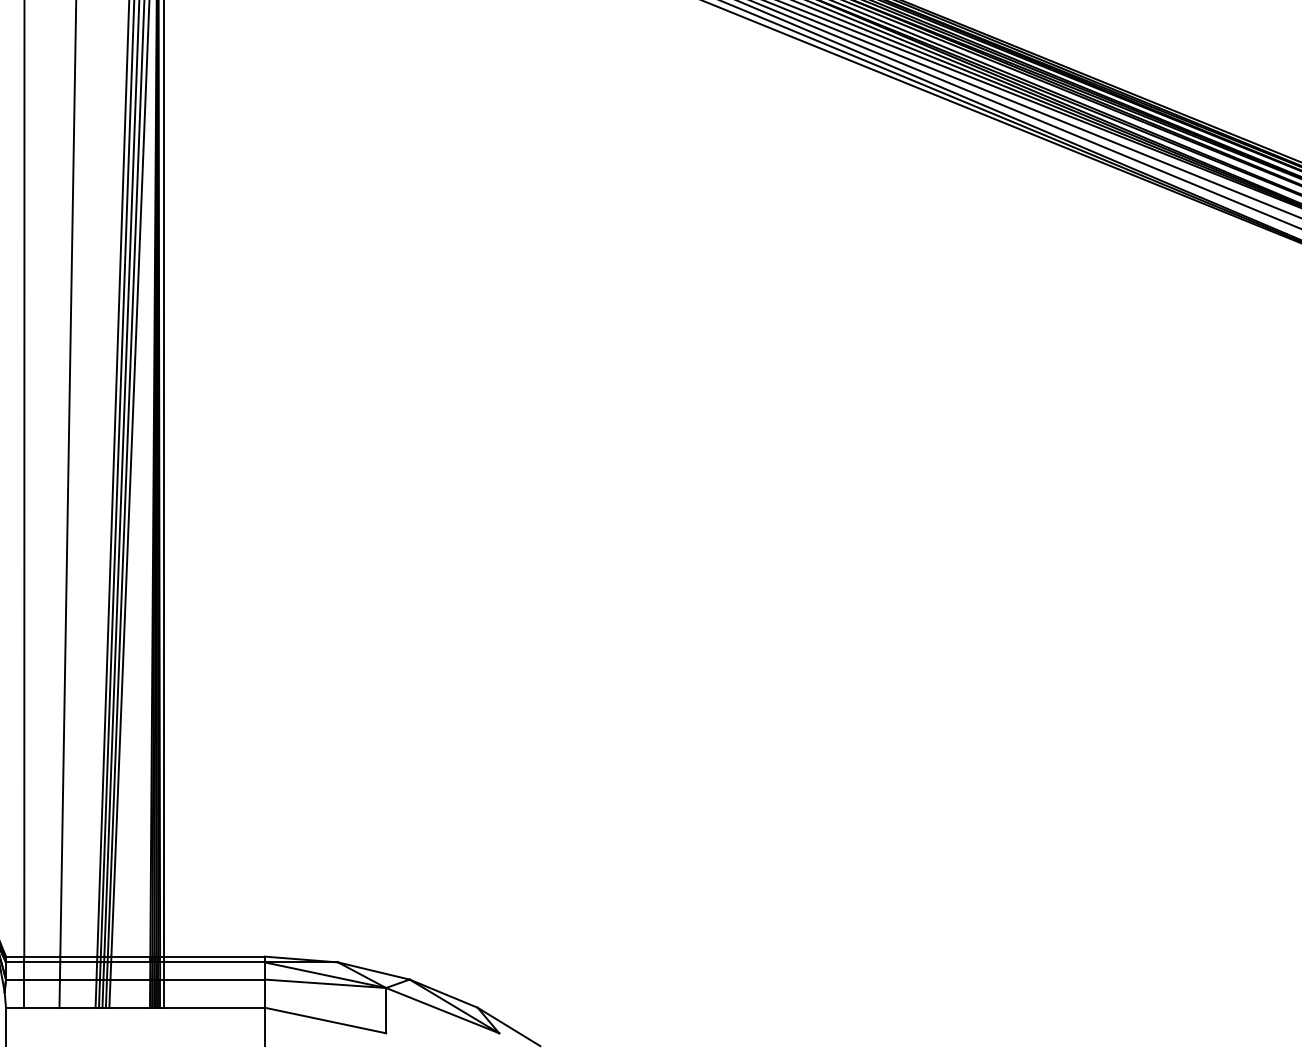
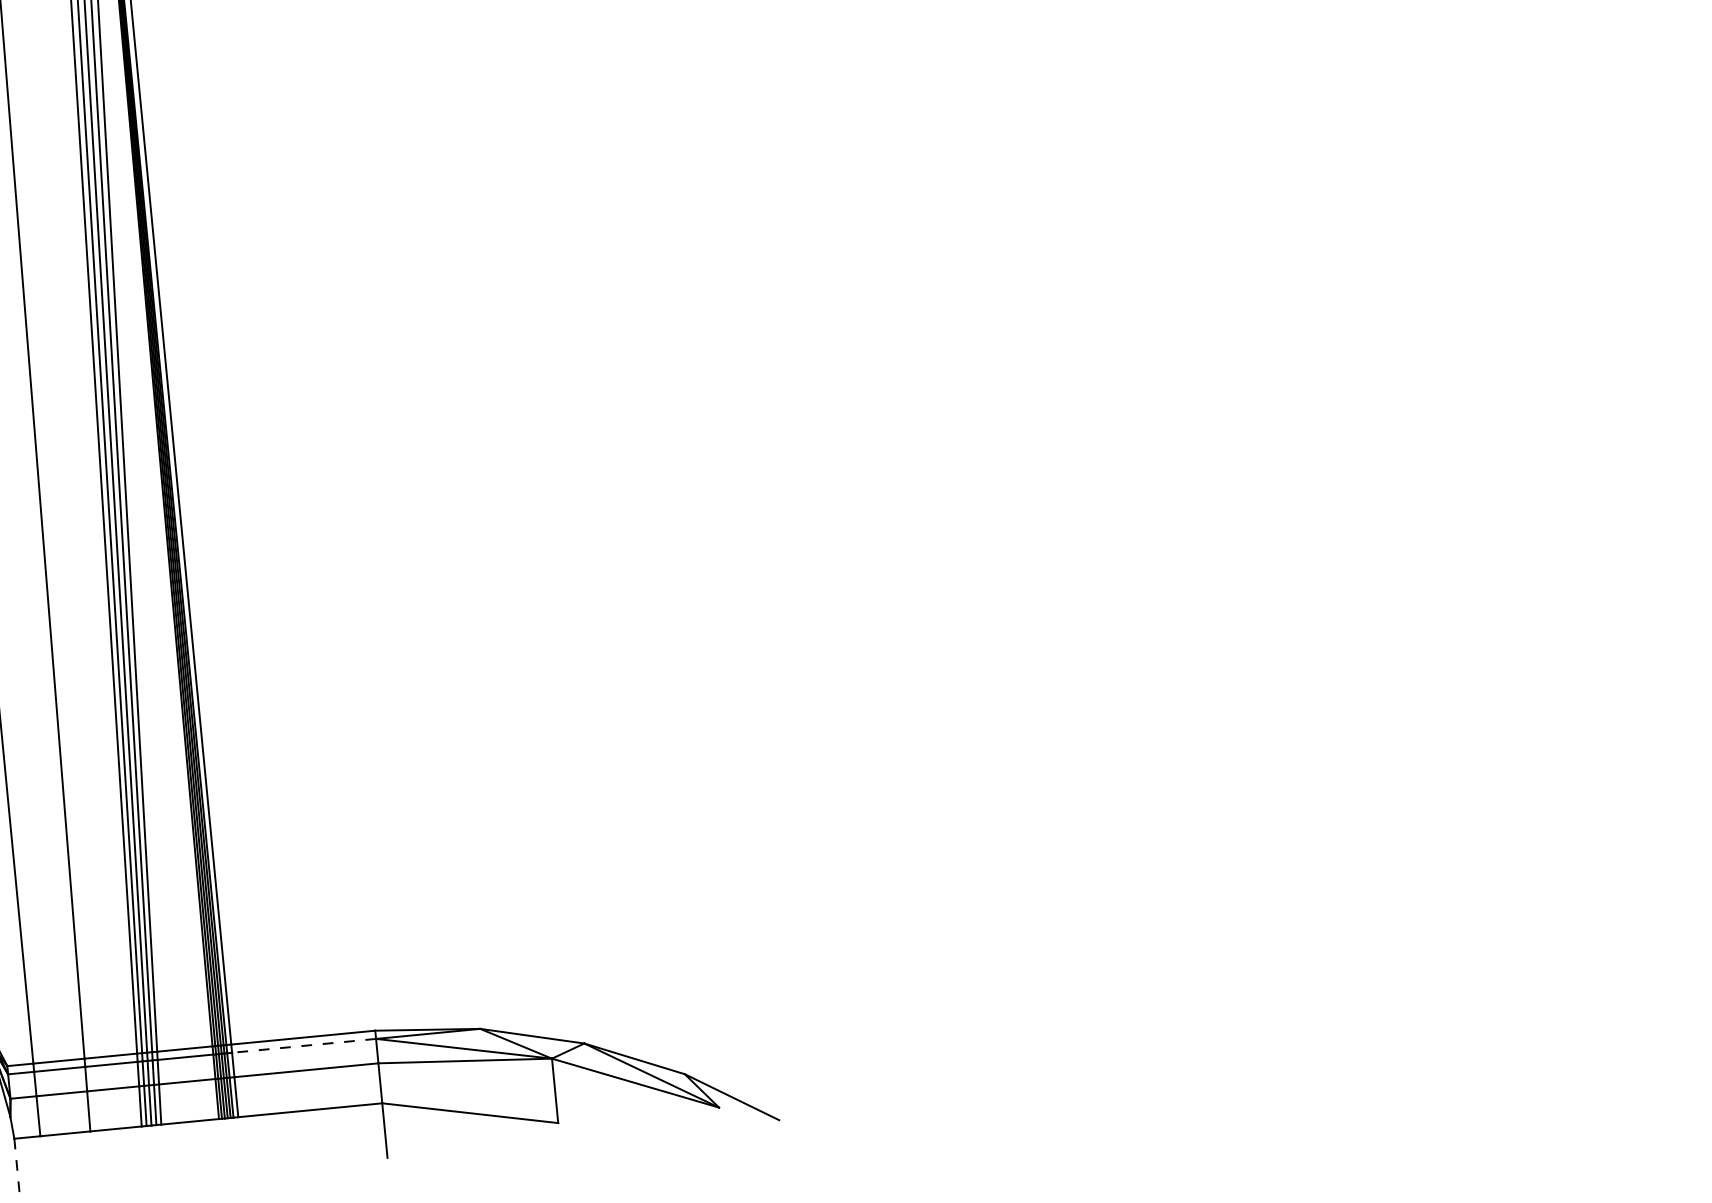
line: (214, 962) -> (304, 1045), solid -> dashed
line: (6, 1027) -> (17, 1166), solid -> dashed

